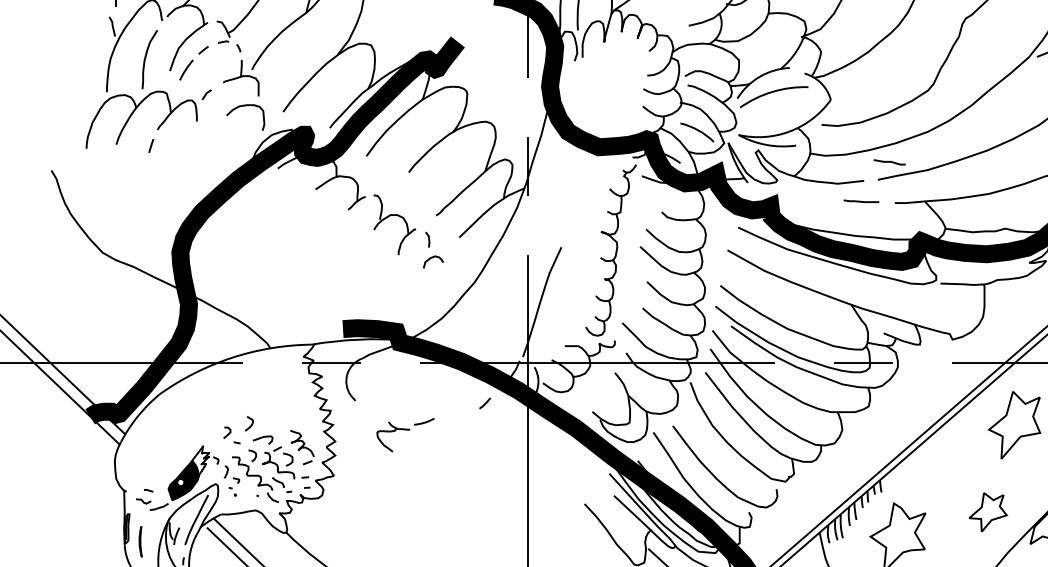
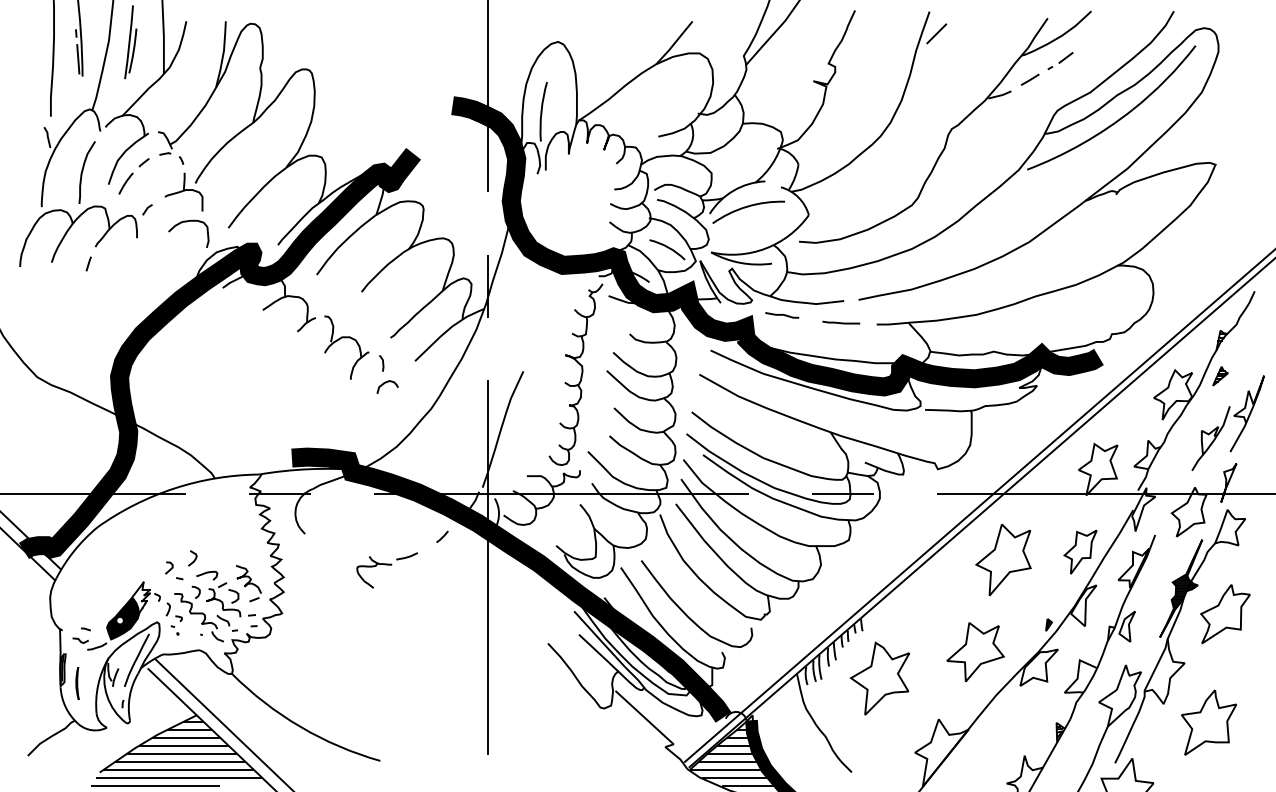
line: (889, 162) -> (782, 315), moved
part: (404, 435) -> (386, 570), moved
part: (988, 512) -> (975, 652), size x1.43

